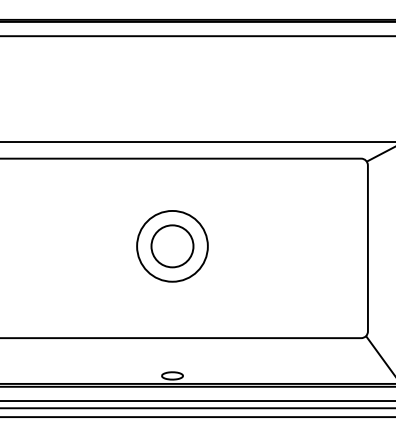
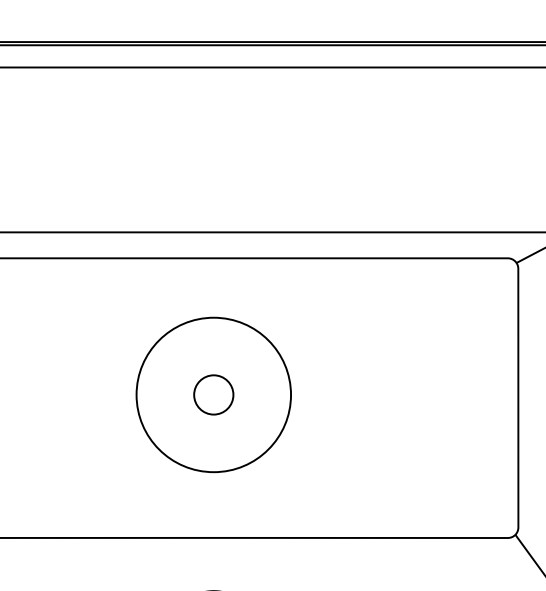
circle: (172, 245) -> (213, 393), size x1.4
circle: (172, 246) -> (213, 395), size x0.6

